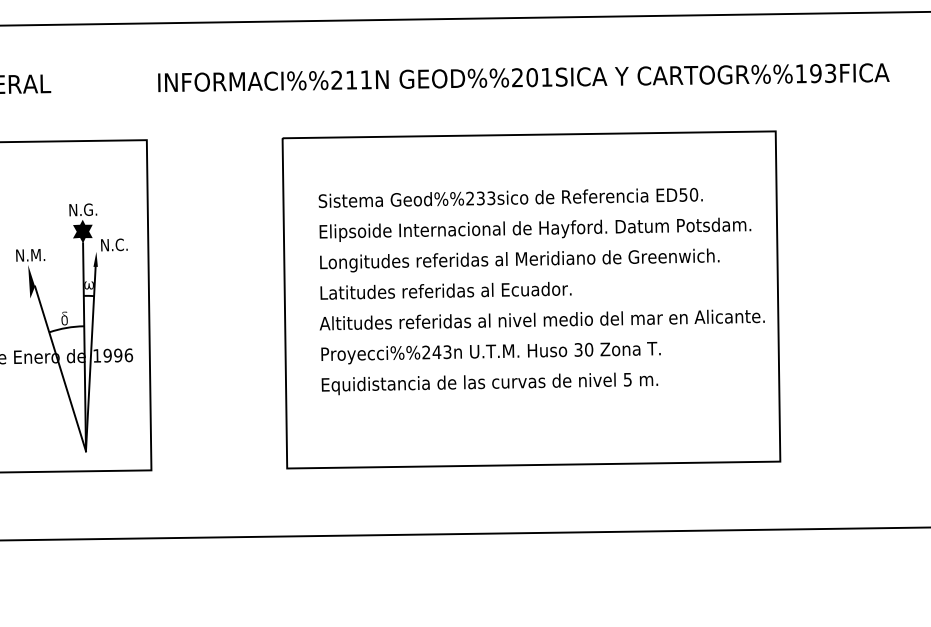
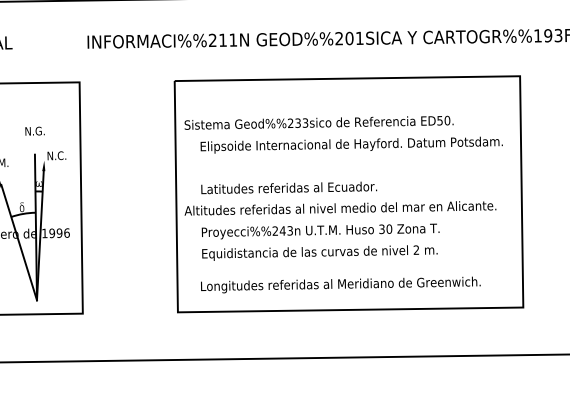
text: (510, 198) -> (318, 123), moved
fill: (82, 231) -> (34, 146), removed
text: (519, 260) -> (340, 285), moved
text: (541, 319) -> (339, 207), moved
text: (627, 379) -> (416, 250), 5 -> 2

